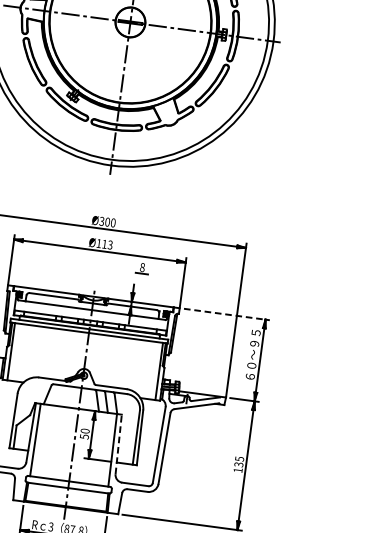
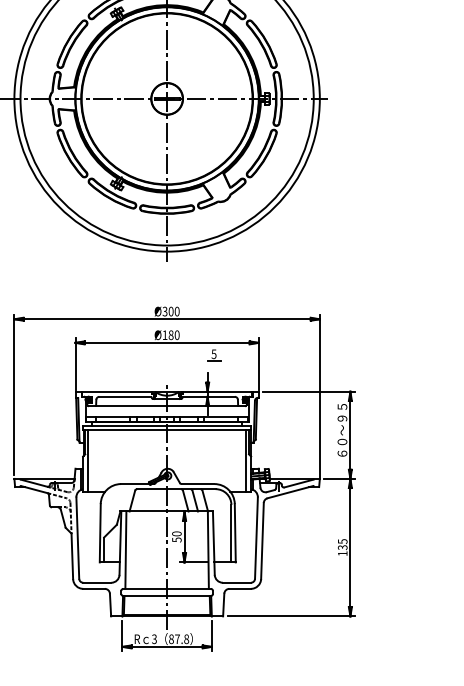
text: (106, 244) -> (173, 335), Ø113 -> Ø180
text: (142, 266) -> (213, 353), 8 -> 5
line: (227, 314) -> (309, 391), dashed -> solid
line: (118, 444) -> (213, 543), dashed -> solid

